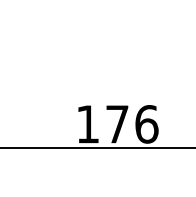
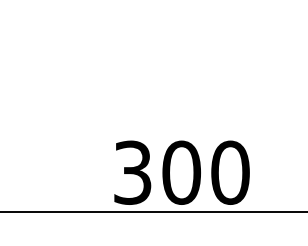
text: (117, 124) -> (181, 172), 176 -> 300

